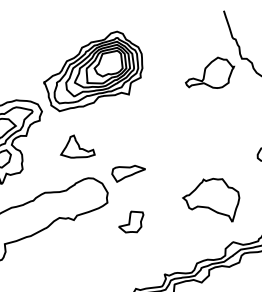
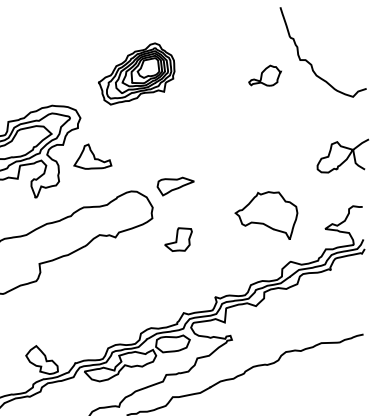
part: (93, 70) -> (136, 73), size x0.7
part: (209, 72) -> (264, 75), size x0.6
part: (77, 146) -> (92, 156), moved

